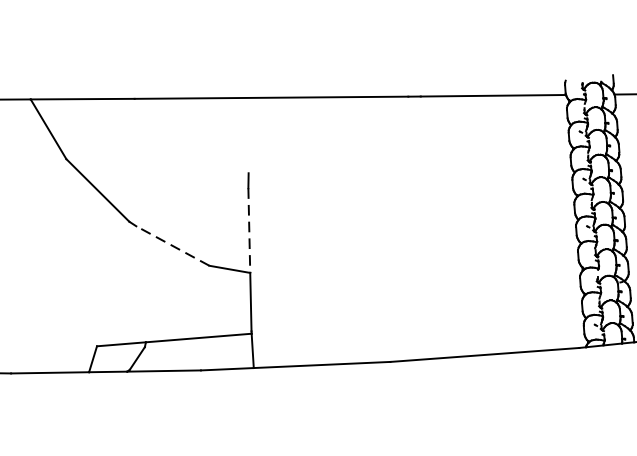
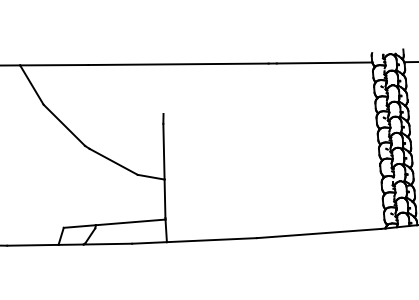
line: (248, 230) -> (163, 151), dashed -> solid
line: (172, 245) -> (113, 161), dashed -> solid

